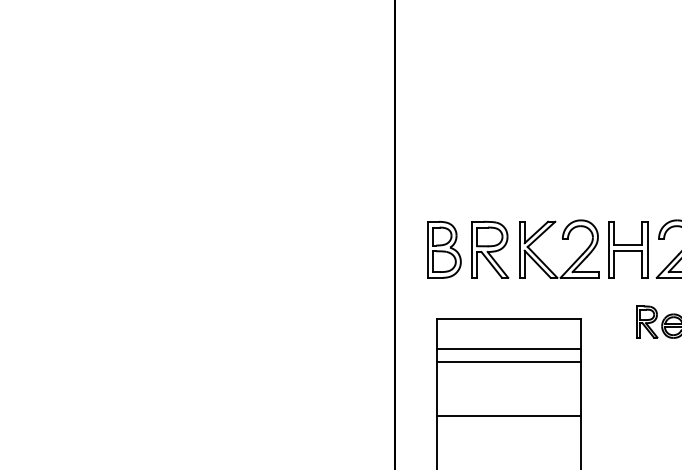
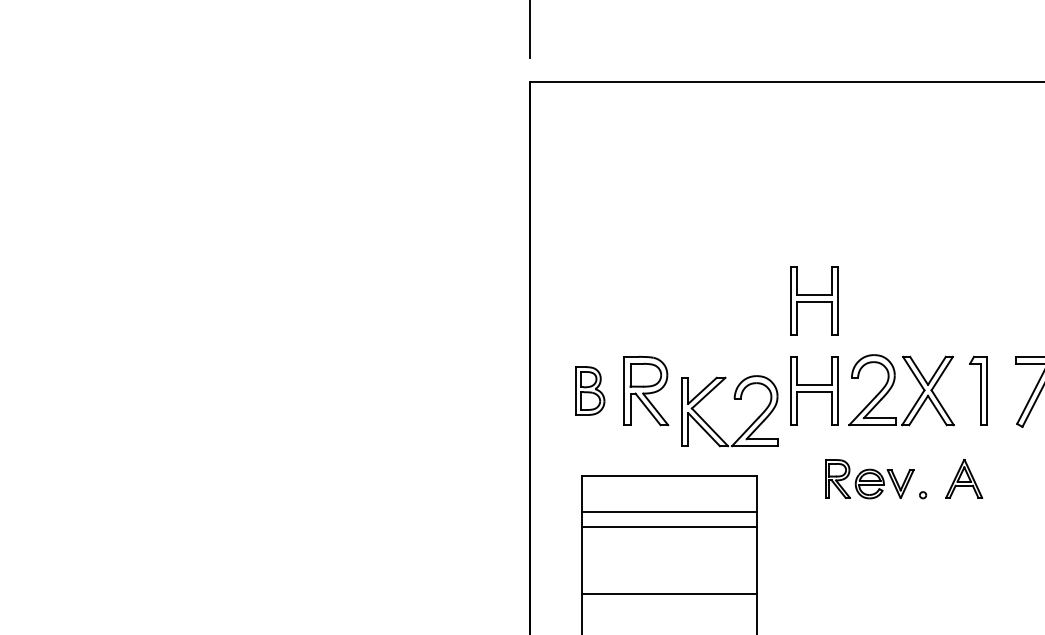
part: (628, 175) -> (814, 300), added
part: (562, 239) -> (734, 399), moved
part: (444, 249) -> (590, 390), size x0.7

